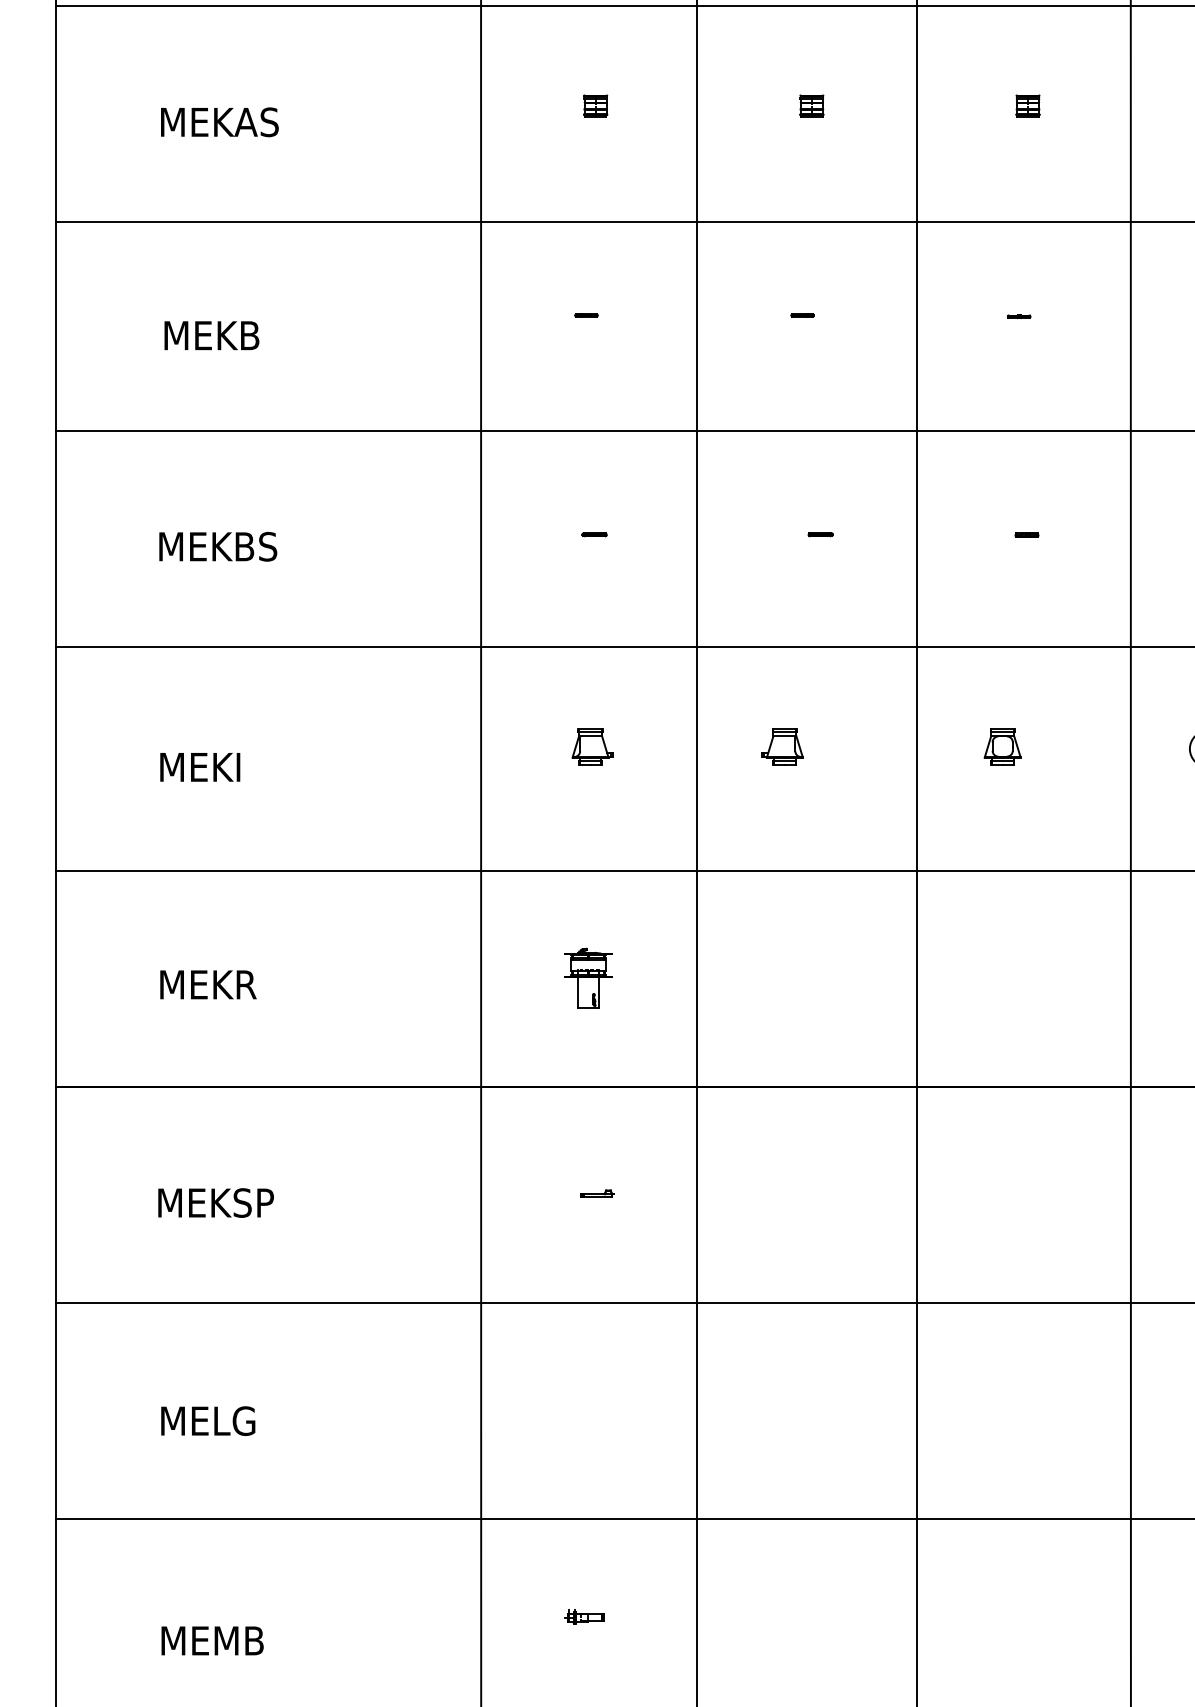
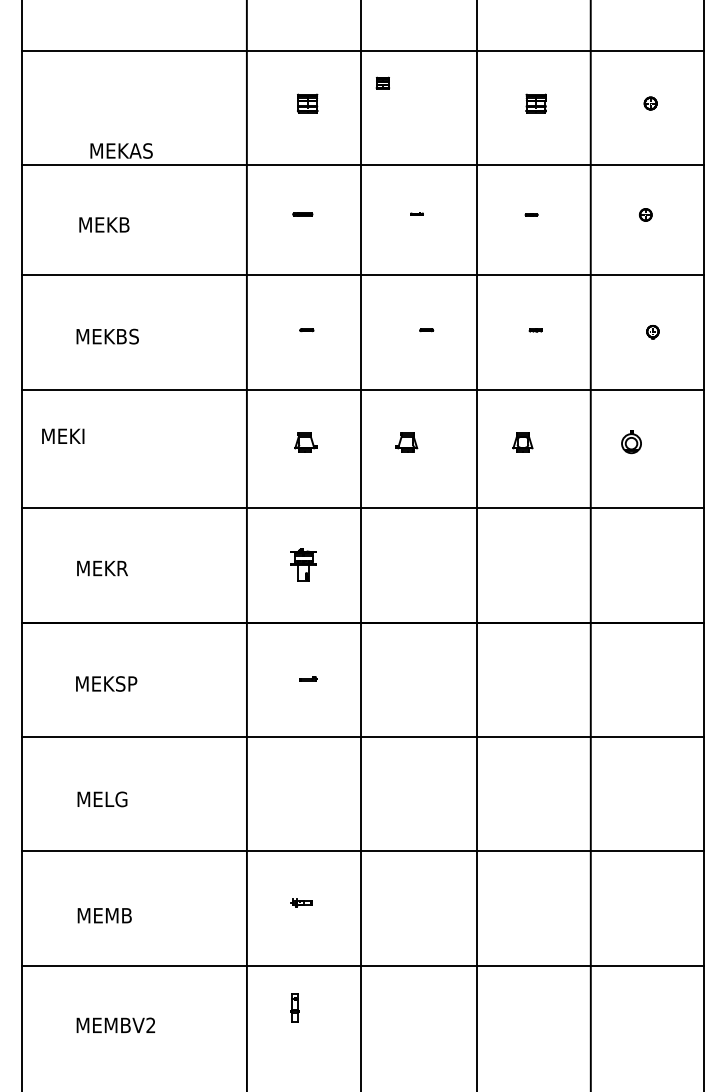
part: (595, 104) -> (307, 102), size x1.6
part: (811, 104) -> (382, 82), moved
part: (1028, 104) -> (536, 102), size x1.6
text: (219, 121) -> (121, 150), moved
part: (586, 314) -> (302, 213), size x1.6
text: (200, 765) -> (63, 435), moved

